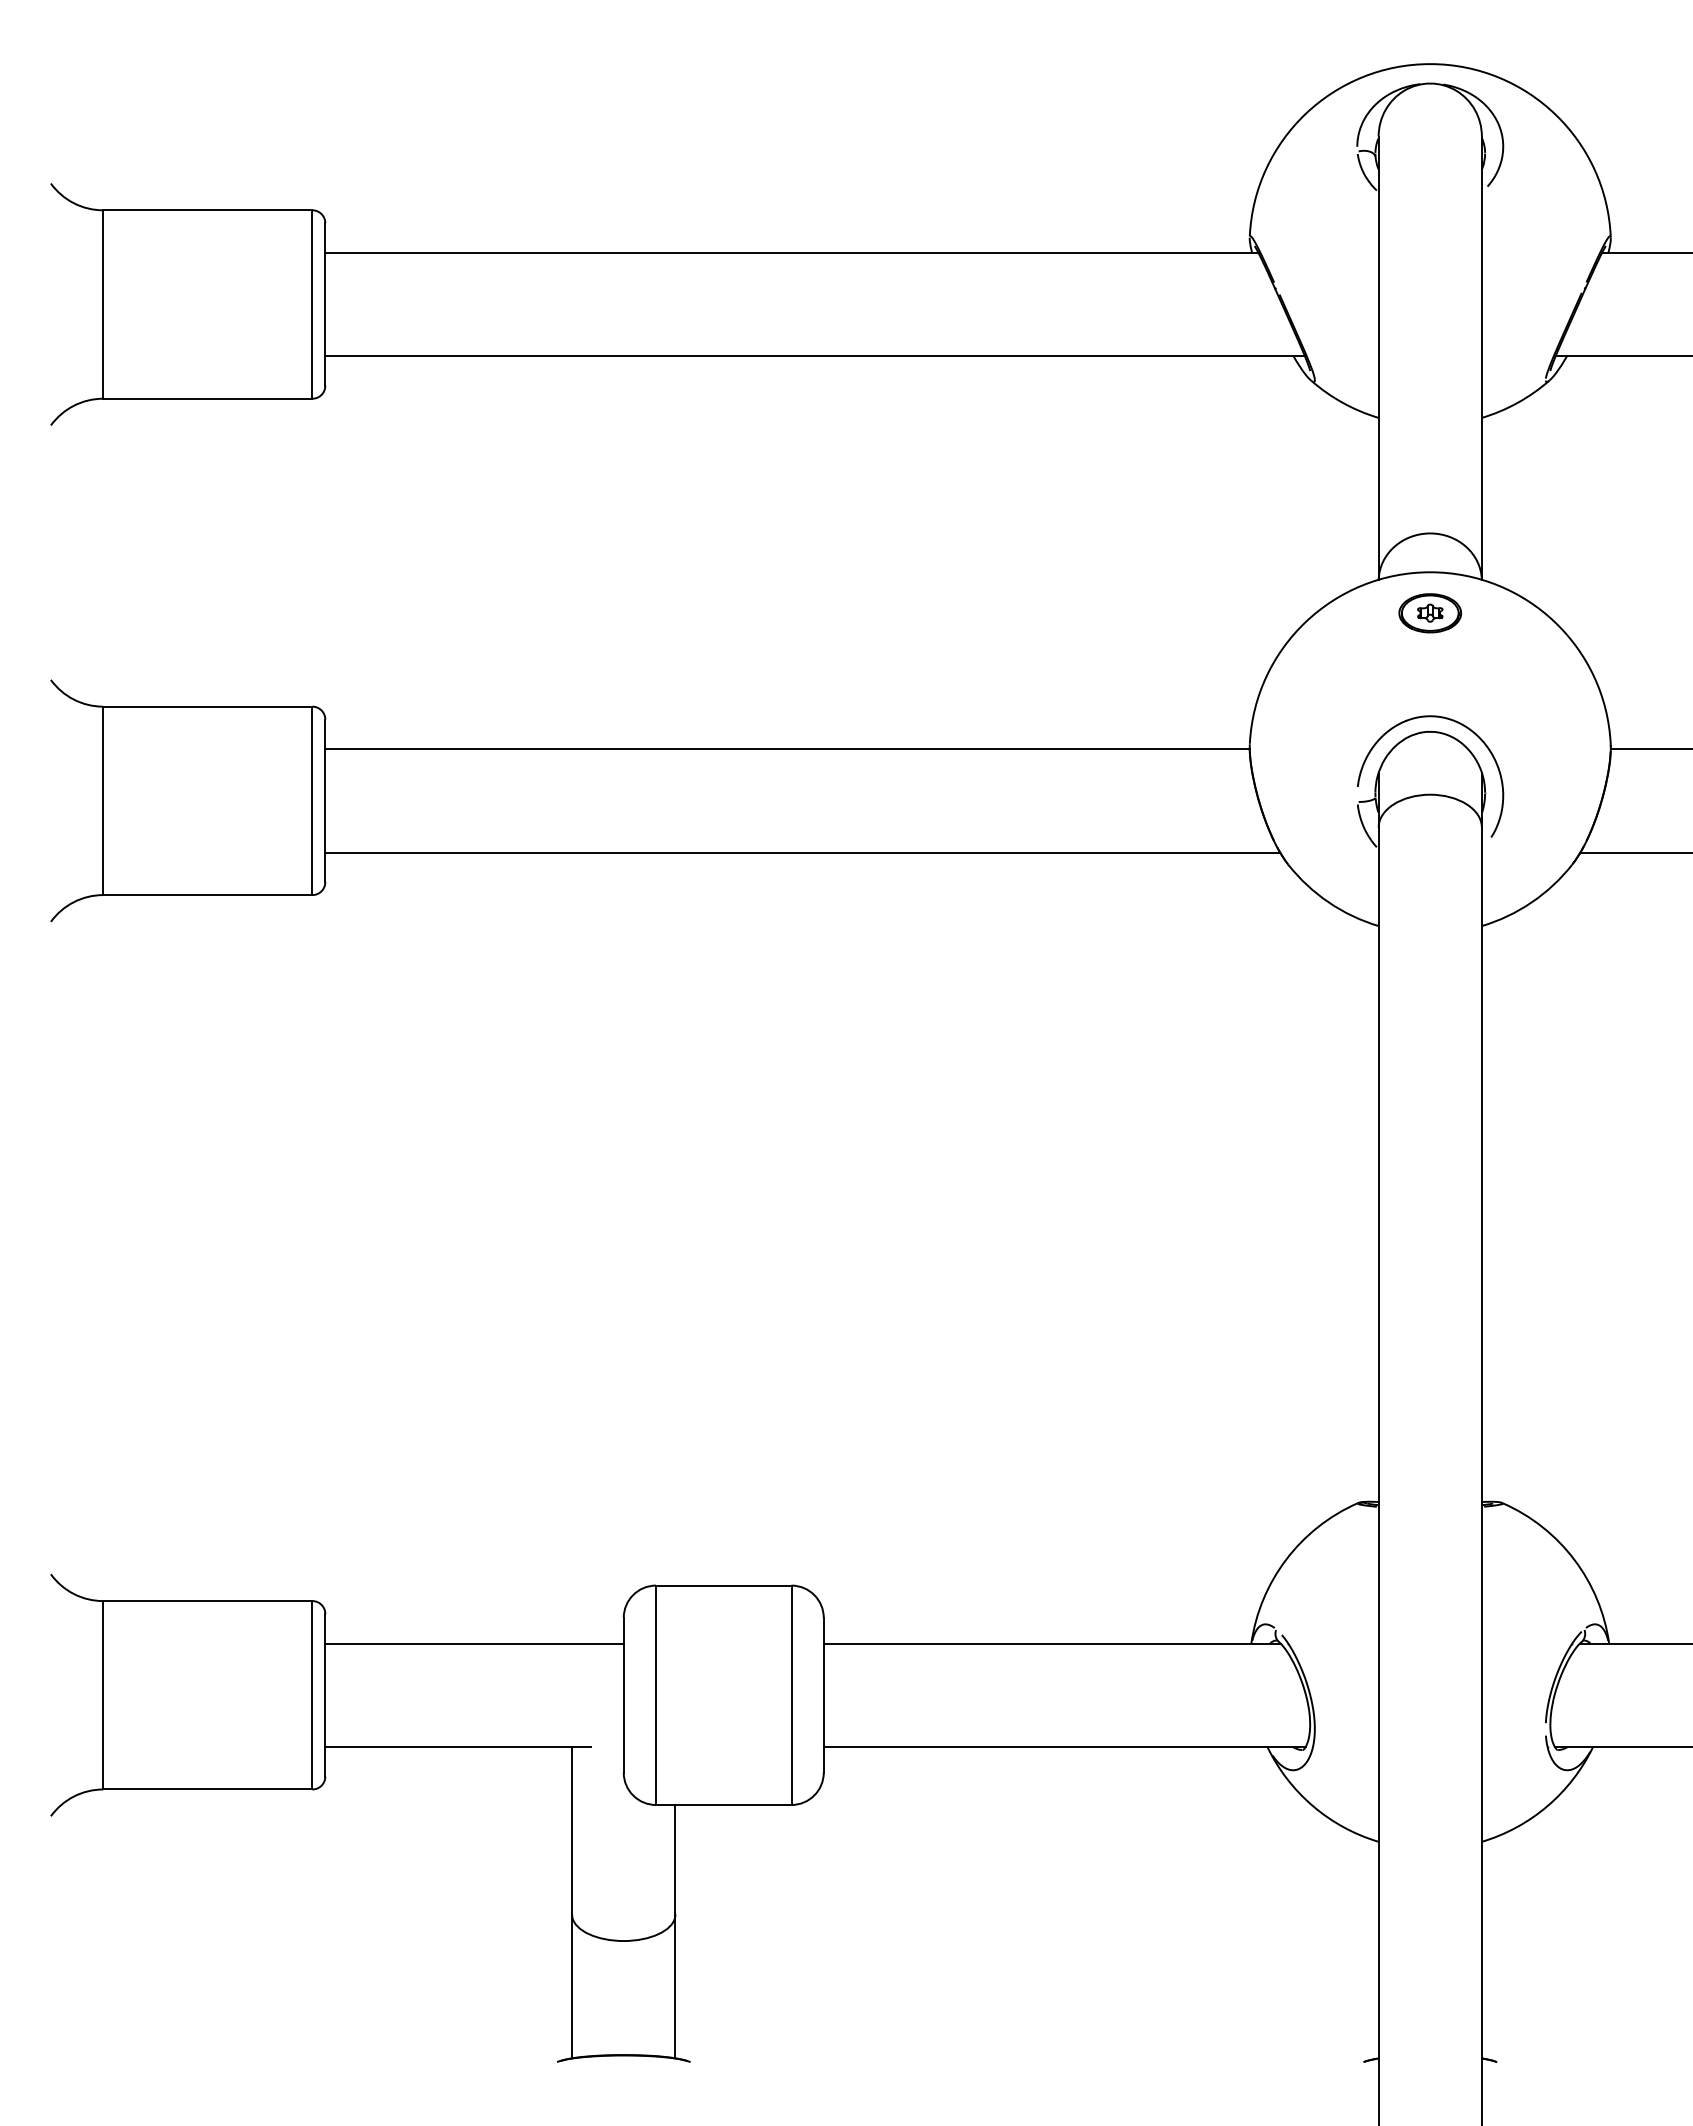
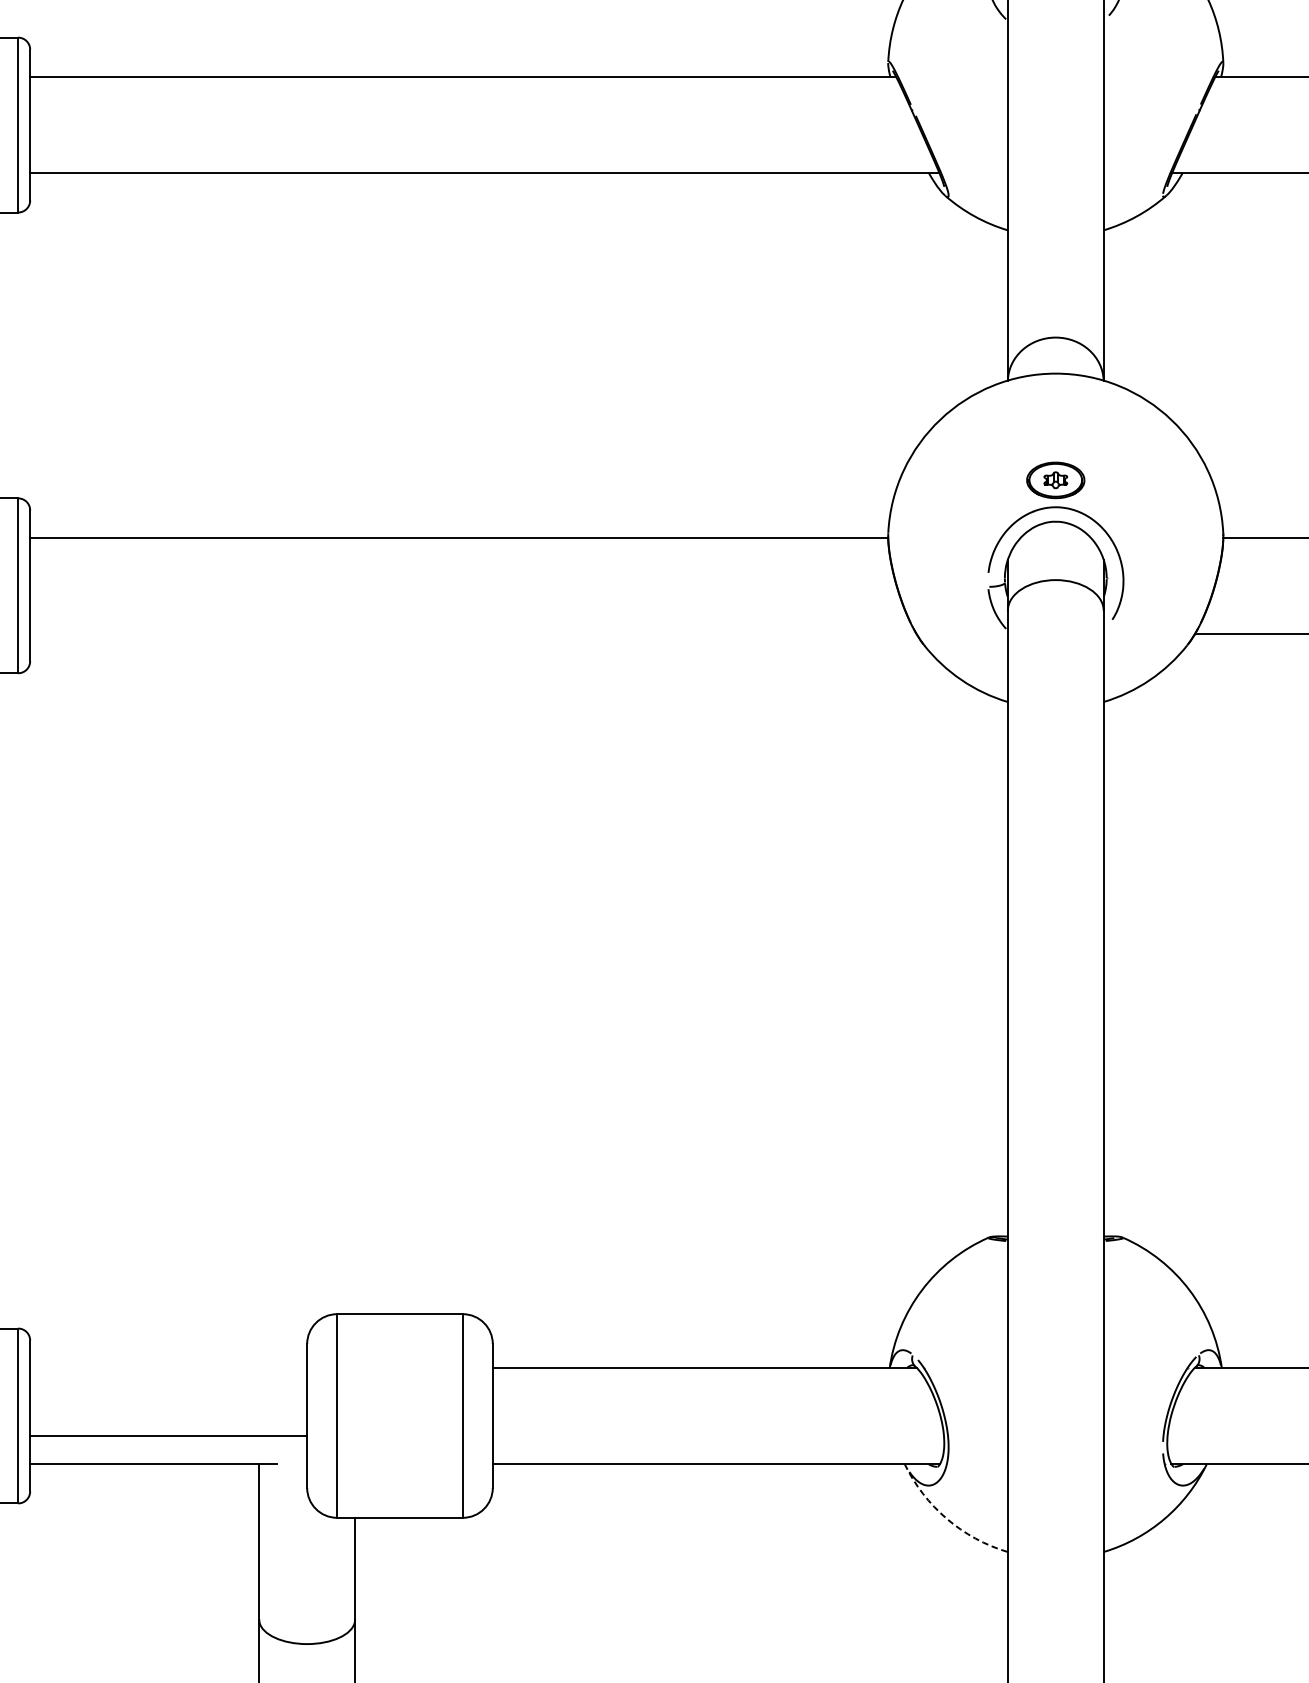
part: (1430, 613) -> (1055, 480), moved
line: (802, 852) -> (473, 633), removed
line: (474, 1643) -> (168, 1435), moved
arc: (1313, 1806) -> (947, 1519), solid -> dashed

